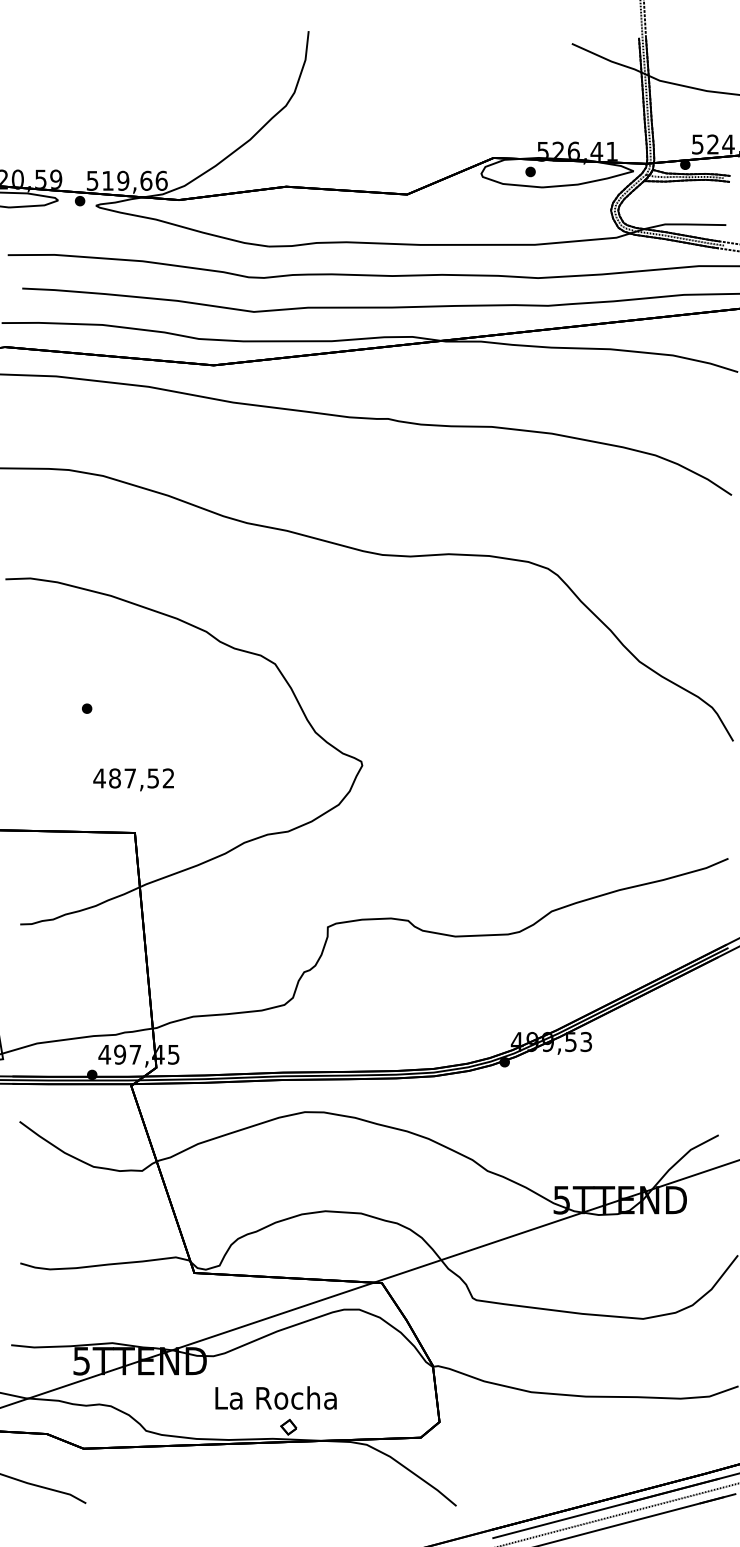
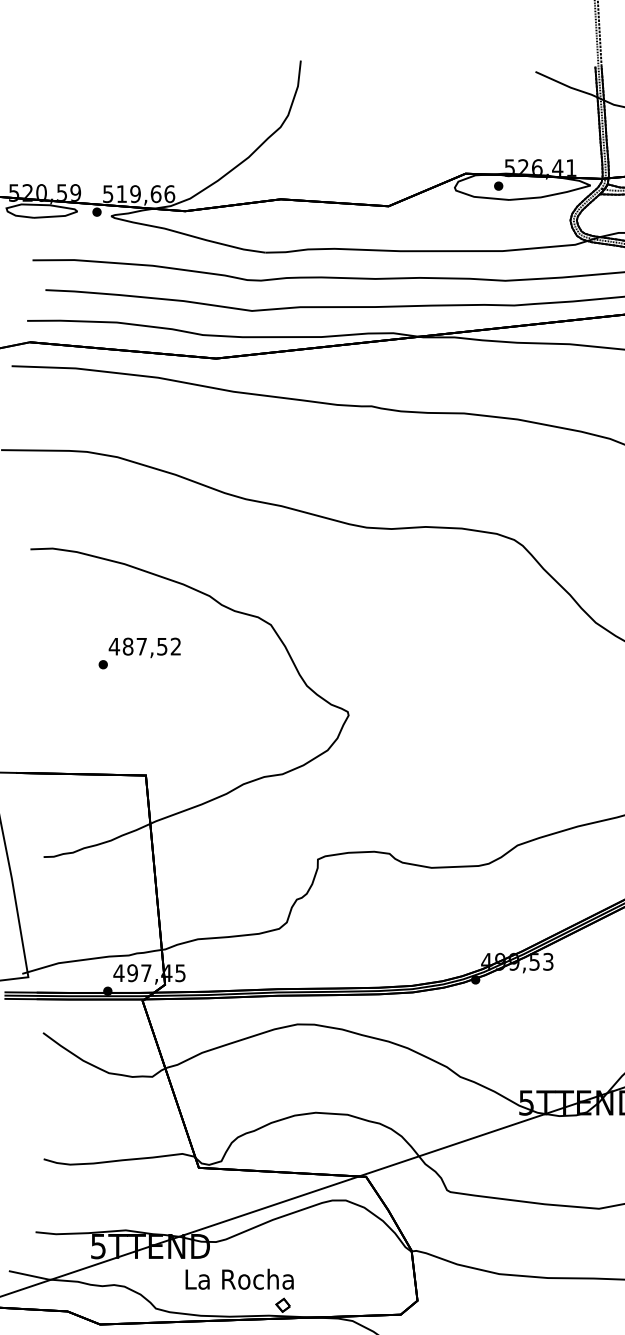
text: (133, 779) -> (144, 647), moved
text: (275, 1397) -> (239, 1278), moved

